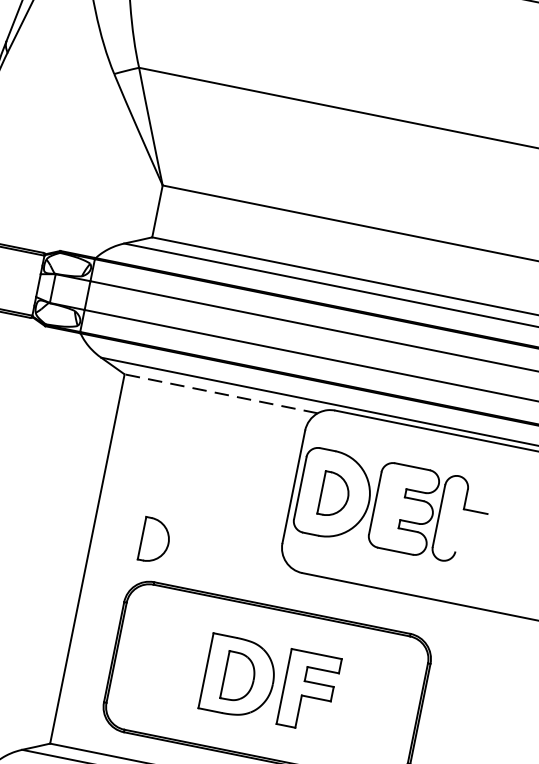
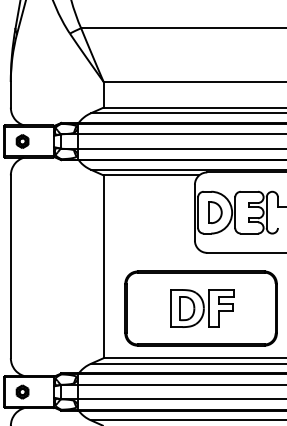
line: (221, 393) -> (151, 175), dashed -> solid
part: (155, 540) -> (134, 251), removed

